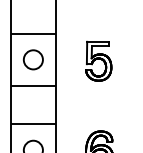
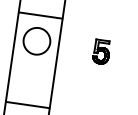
circle: (33, 59) -> (37, 41), size x1.4
part: (98, 60) -> (101, 51), size x0.6
line: (33, 85) -> (33, 66), removed

